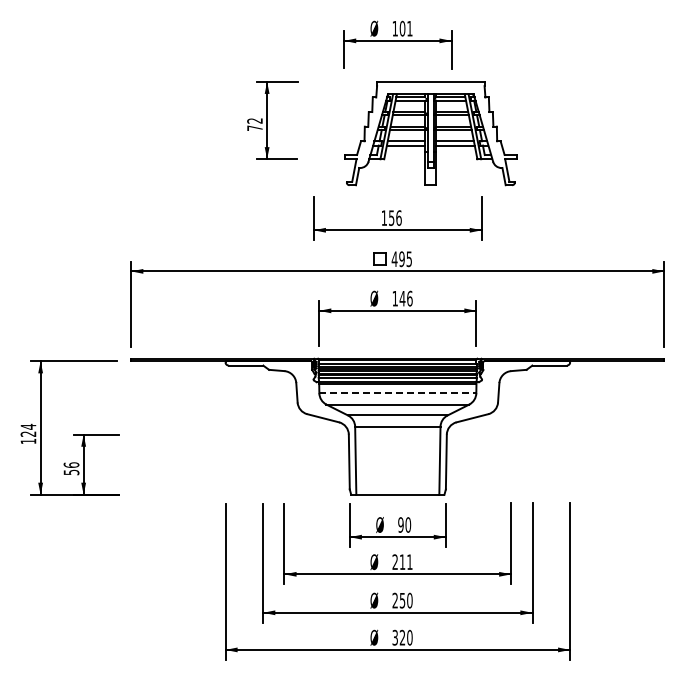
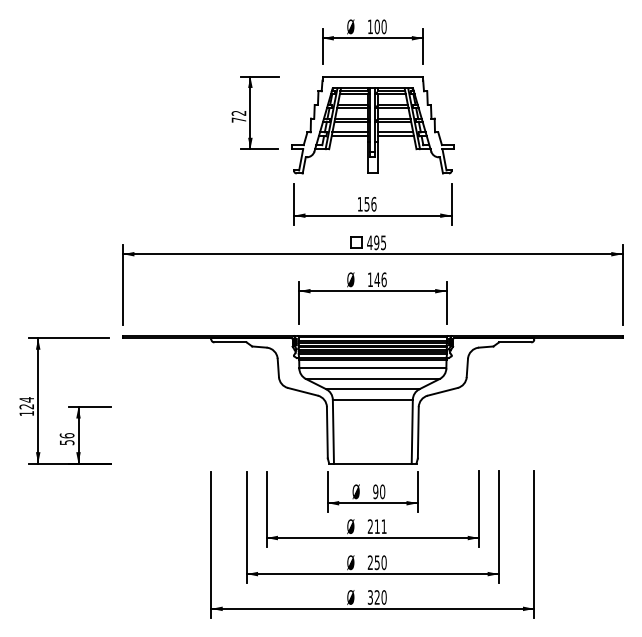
text: (409, 28) -> (383, 26), 101 -> 100
part: (430, 133) -> (372, 125), moved
line: (398, 393) -> (373, 368), dashed -> solid

